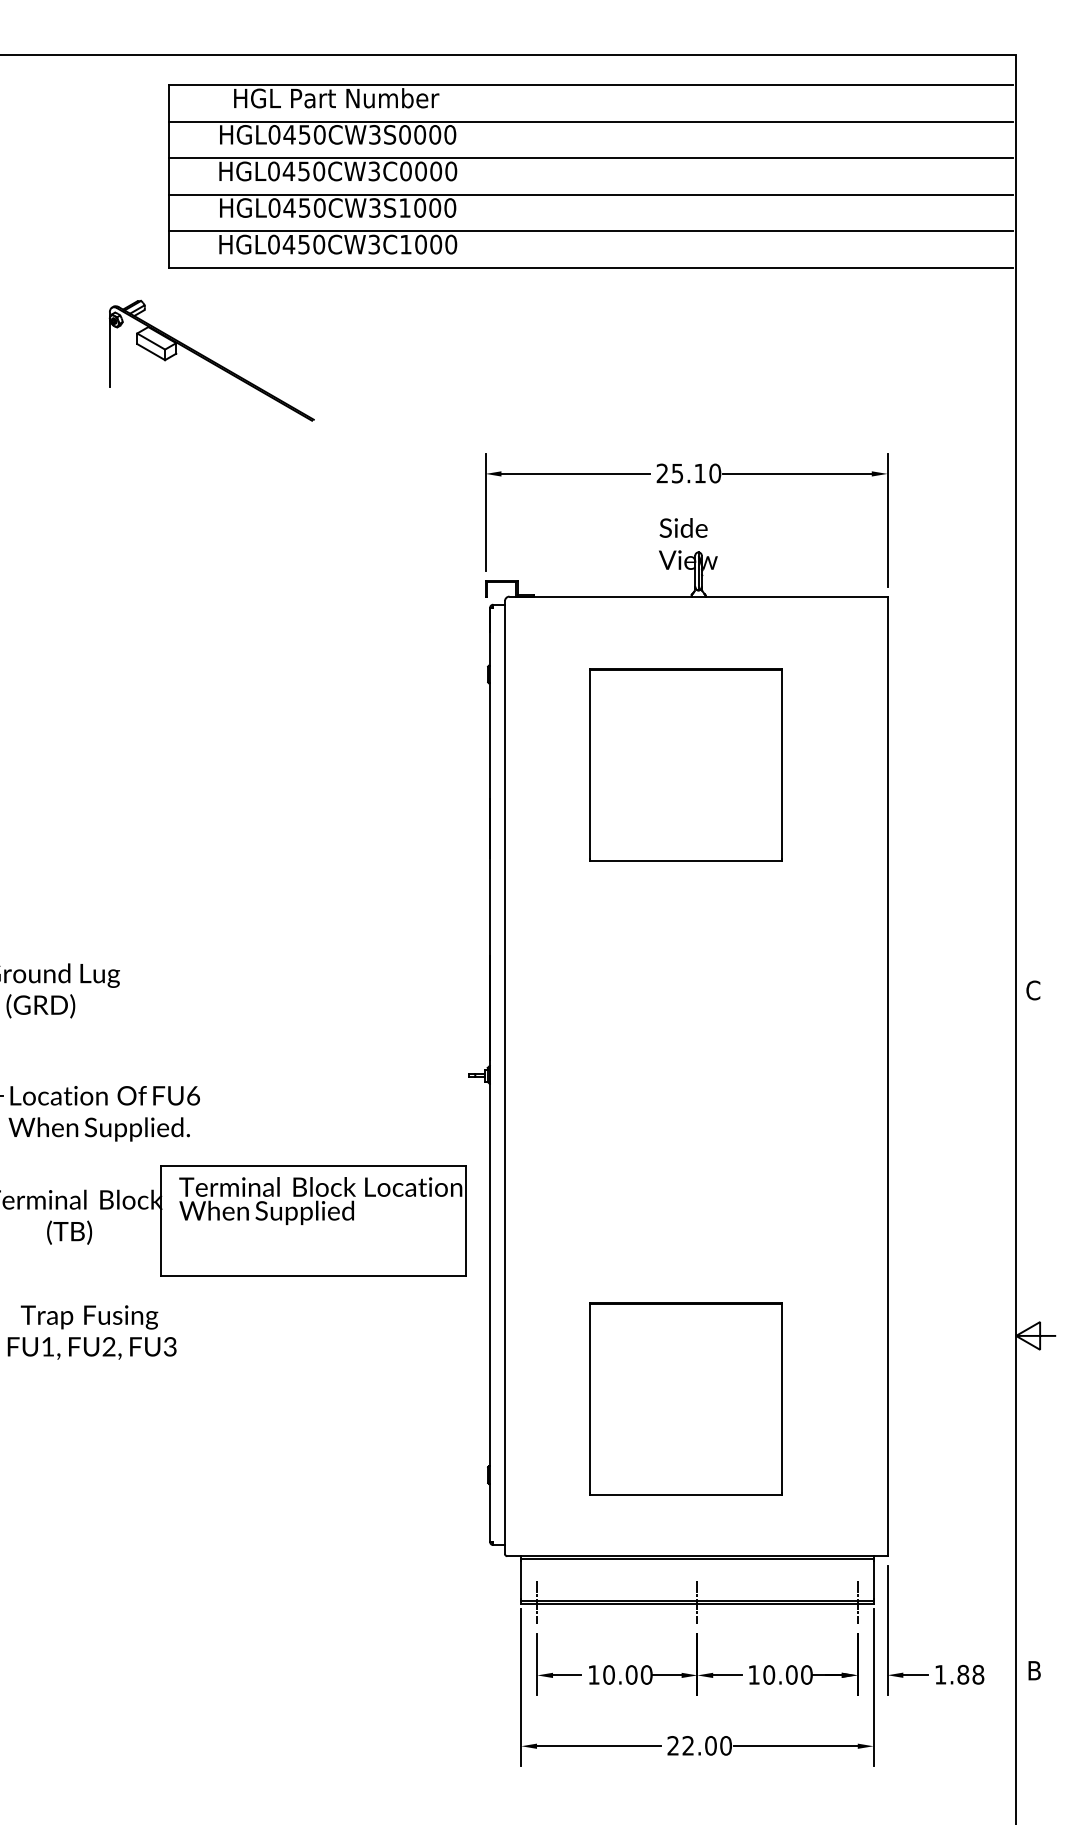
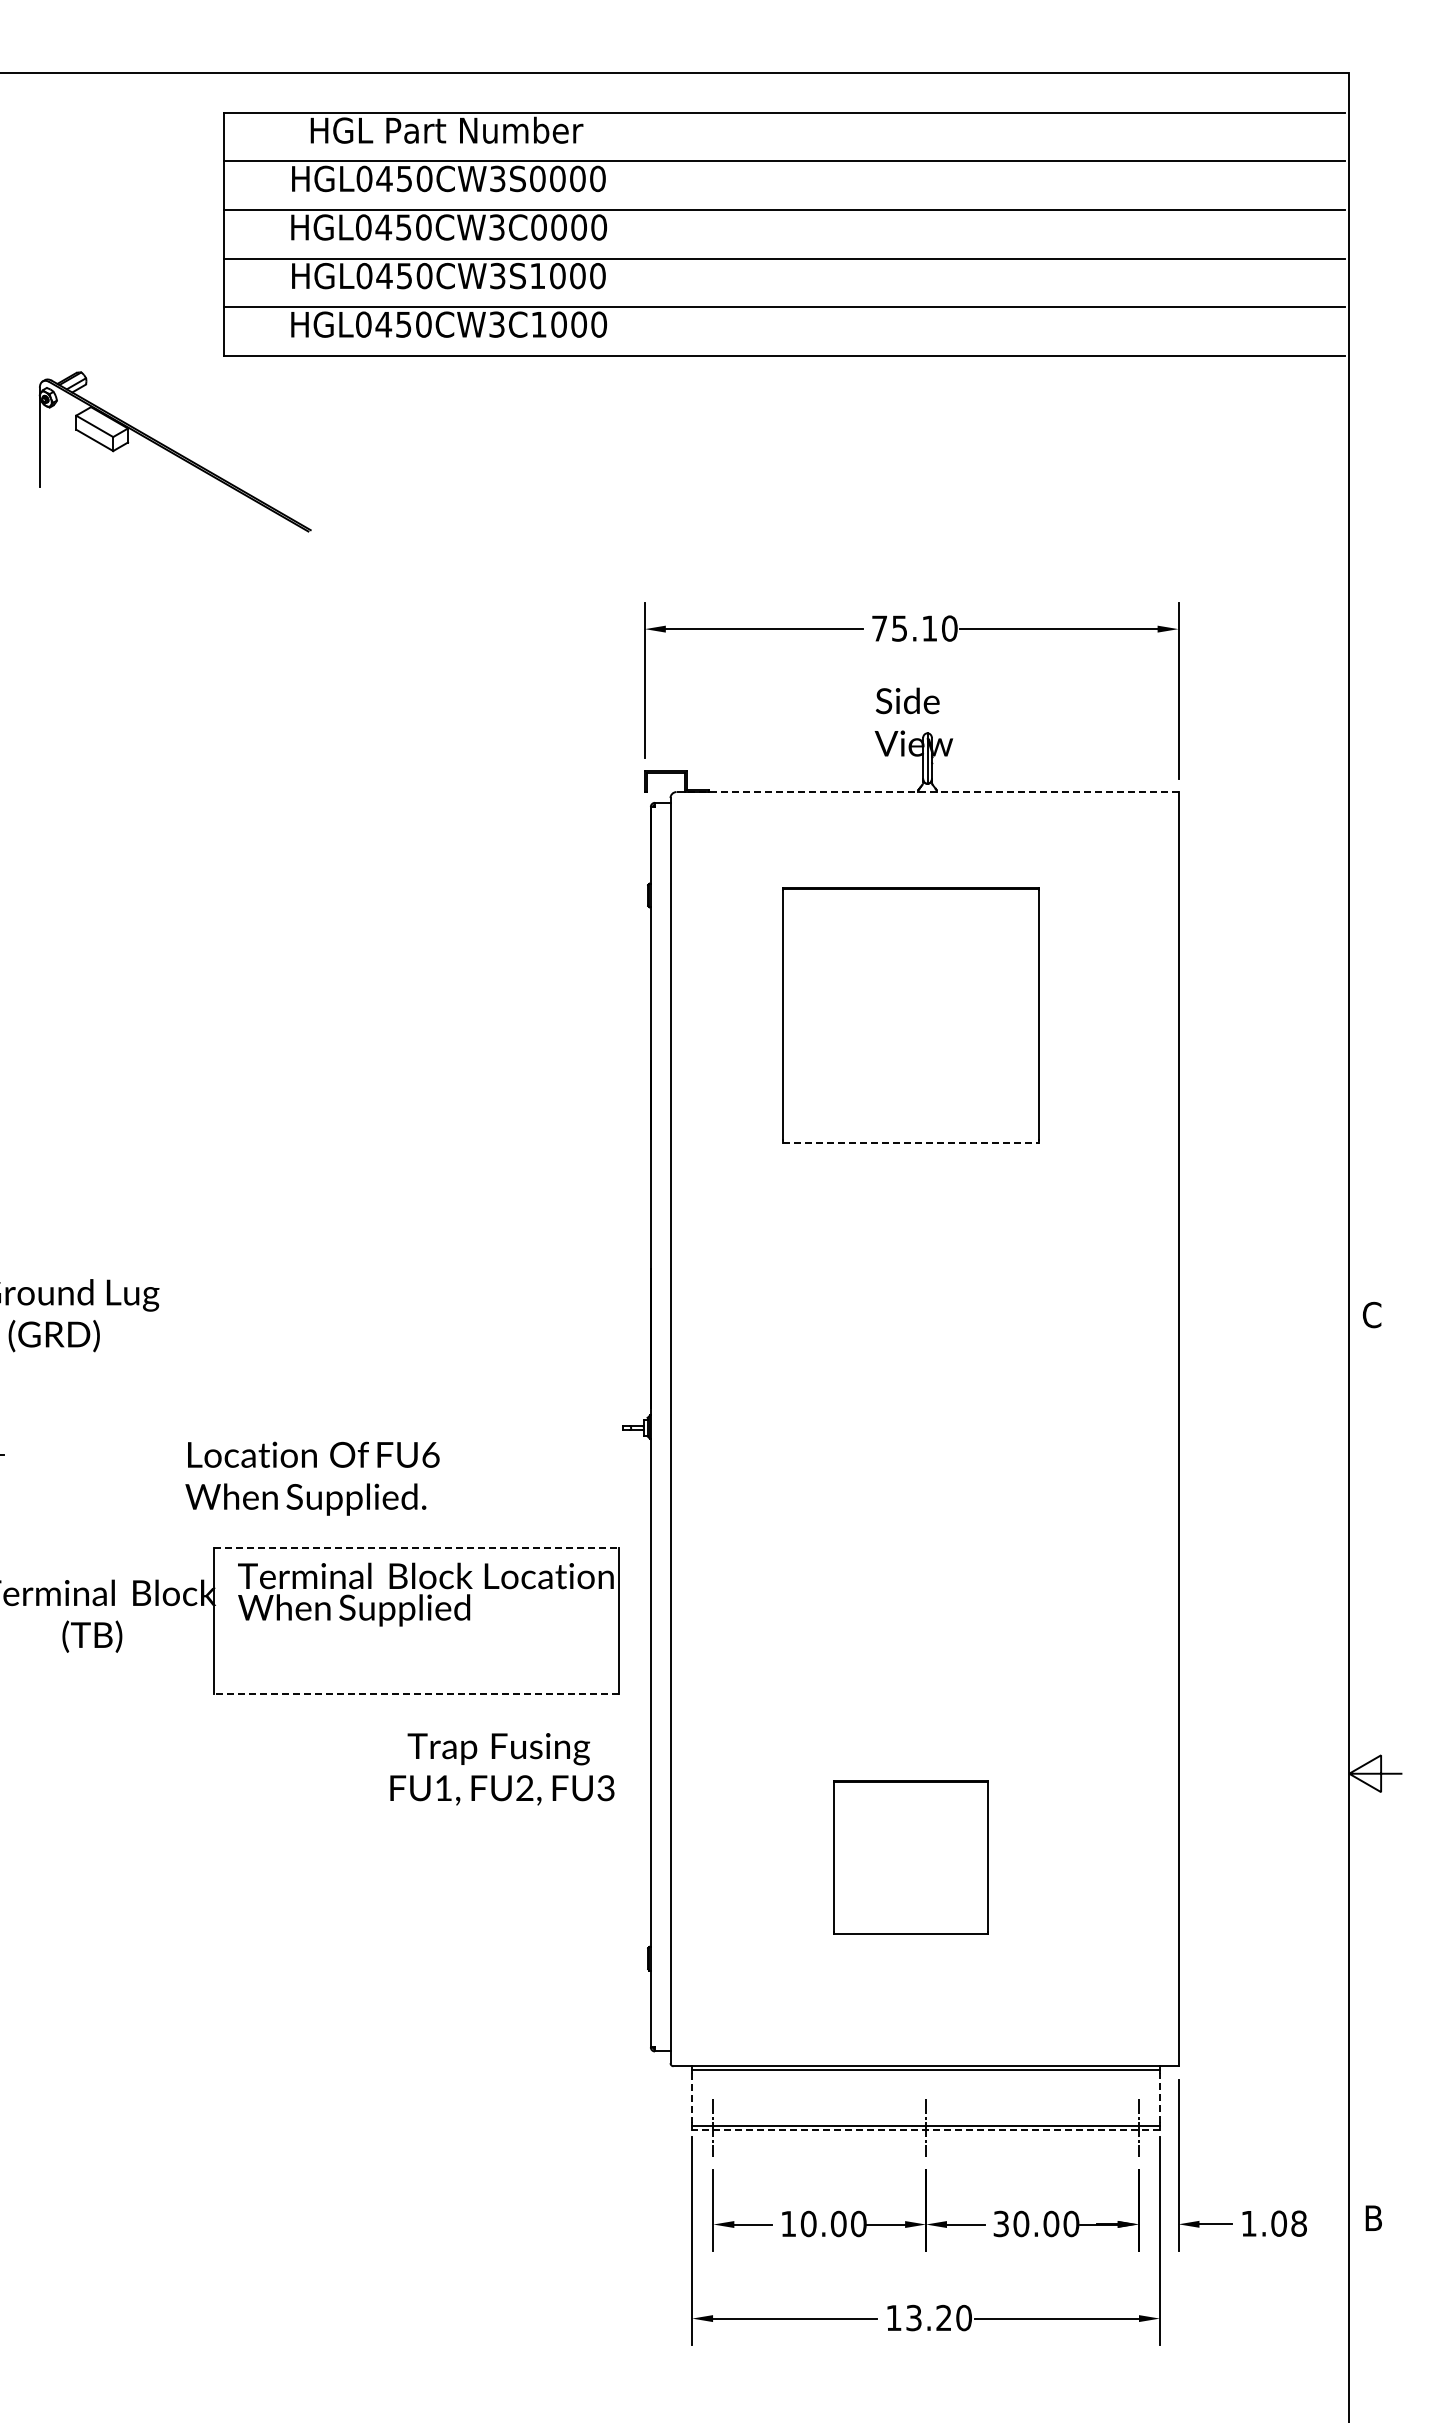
part: (211, 360) -> (174, 451), moved
text: (662, 473) -> (879, 628), 25.10 -> 75.10
line: (698, 596) -> (927, 792), solid -> dashed
line: (686, 861) -> (911, 1143), solid -> dashed
text: (104, 1113) -> (312, 1478), moved
line: (314, 1166) -> (417, 1548), solid -> dashed
line: (313, 1275) -> (416, 1693), solid -> dashed
text: (92, 1332) -> (502, 1769), moved
part: (685, 1399) -> (910, 1857), size x0.6
line: (873, 1579) -> (1159, 2097), solid -> dashed
line: (521, 1580) -> (692, 2098), solid -> dashed
line: (697, 1604) -> (926, 2130), solid -> dashed
text: (753, 1674) -> (1000, 2223), 10.00 -> 30.00
text: (963, 1674) -> (1279, 2223), 1.88 -> 1.08
text: (691, 1745) -> (918, 2317), 22.00 -> 13.20

